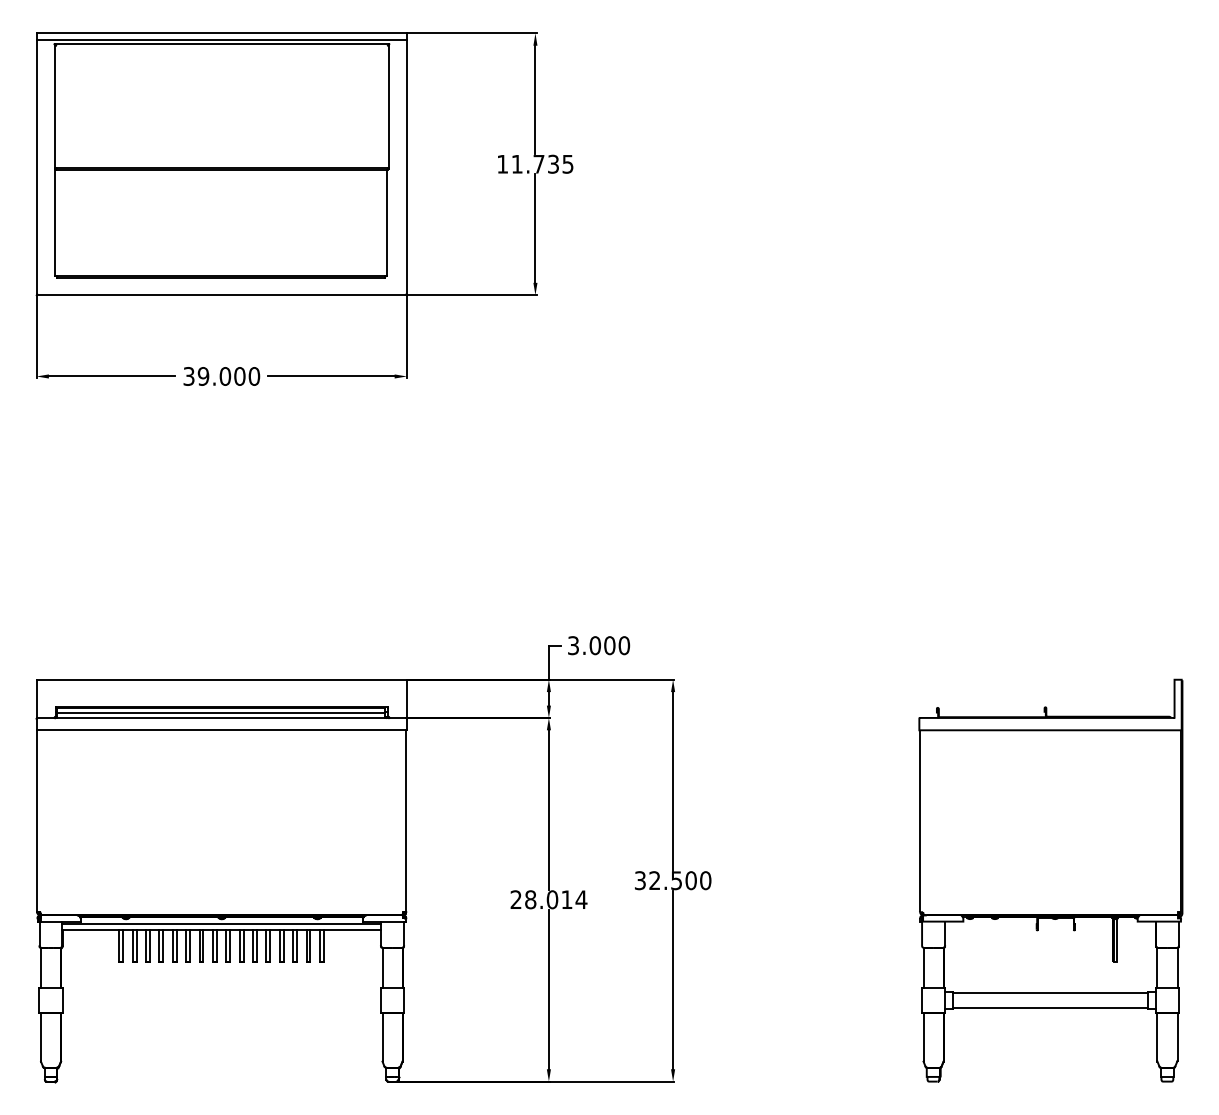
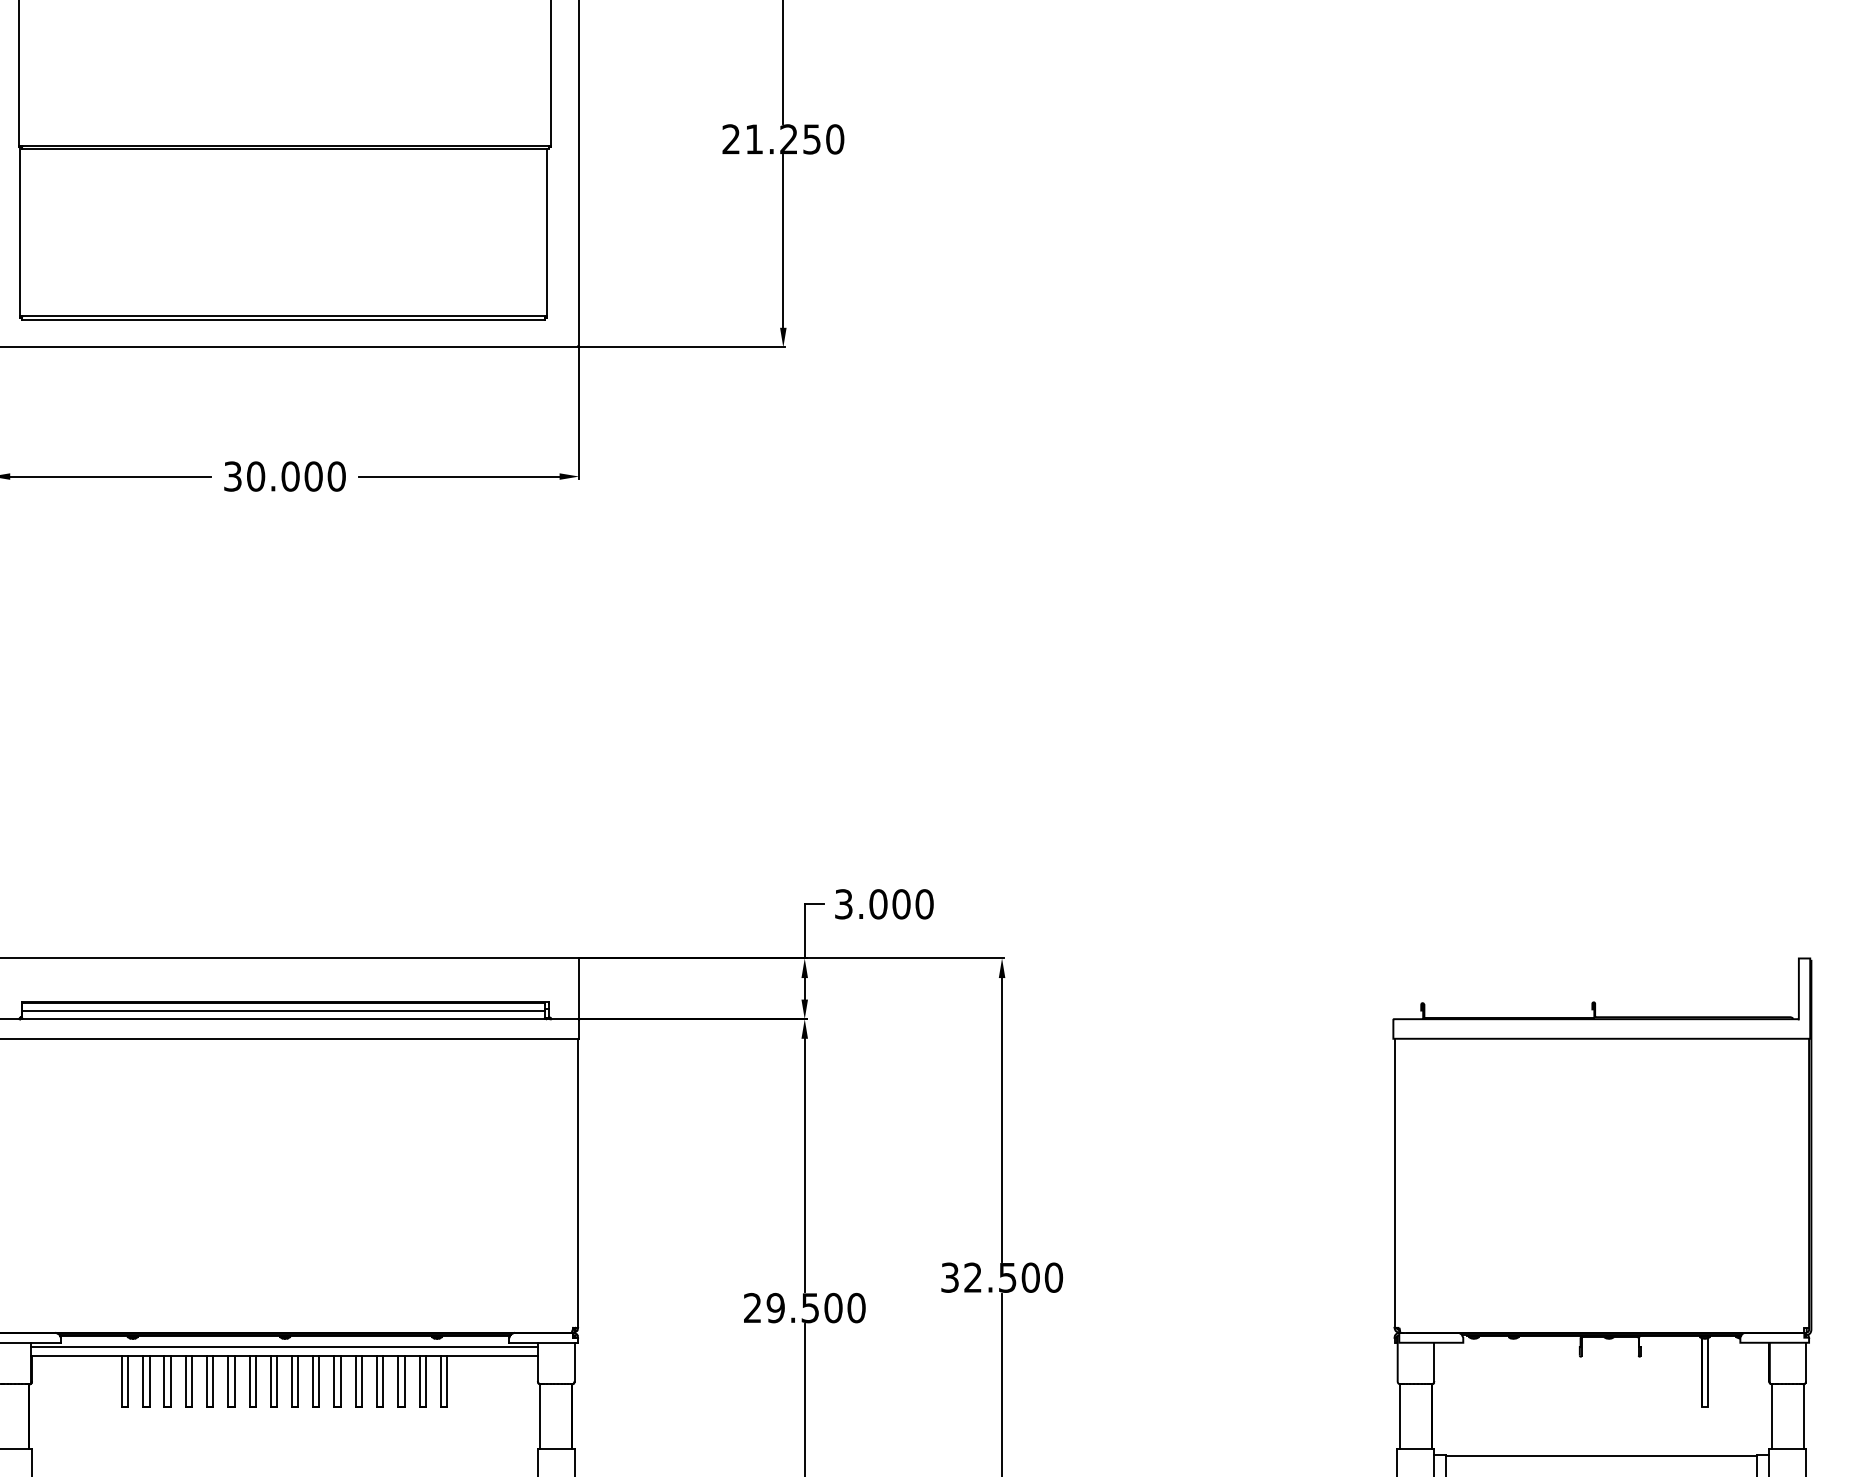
text: (535, 163) -> (783, 138), 11.735 -> 21.250
text: (203, 376) -> (255, 476), 39.000 -> 30.000
text: (556, 899) -> (816, 1307), 28.014 -> 29.500

